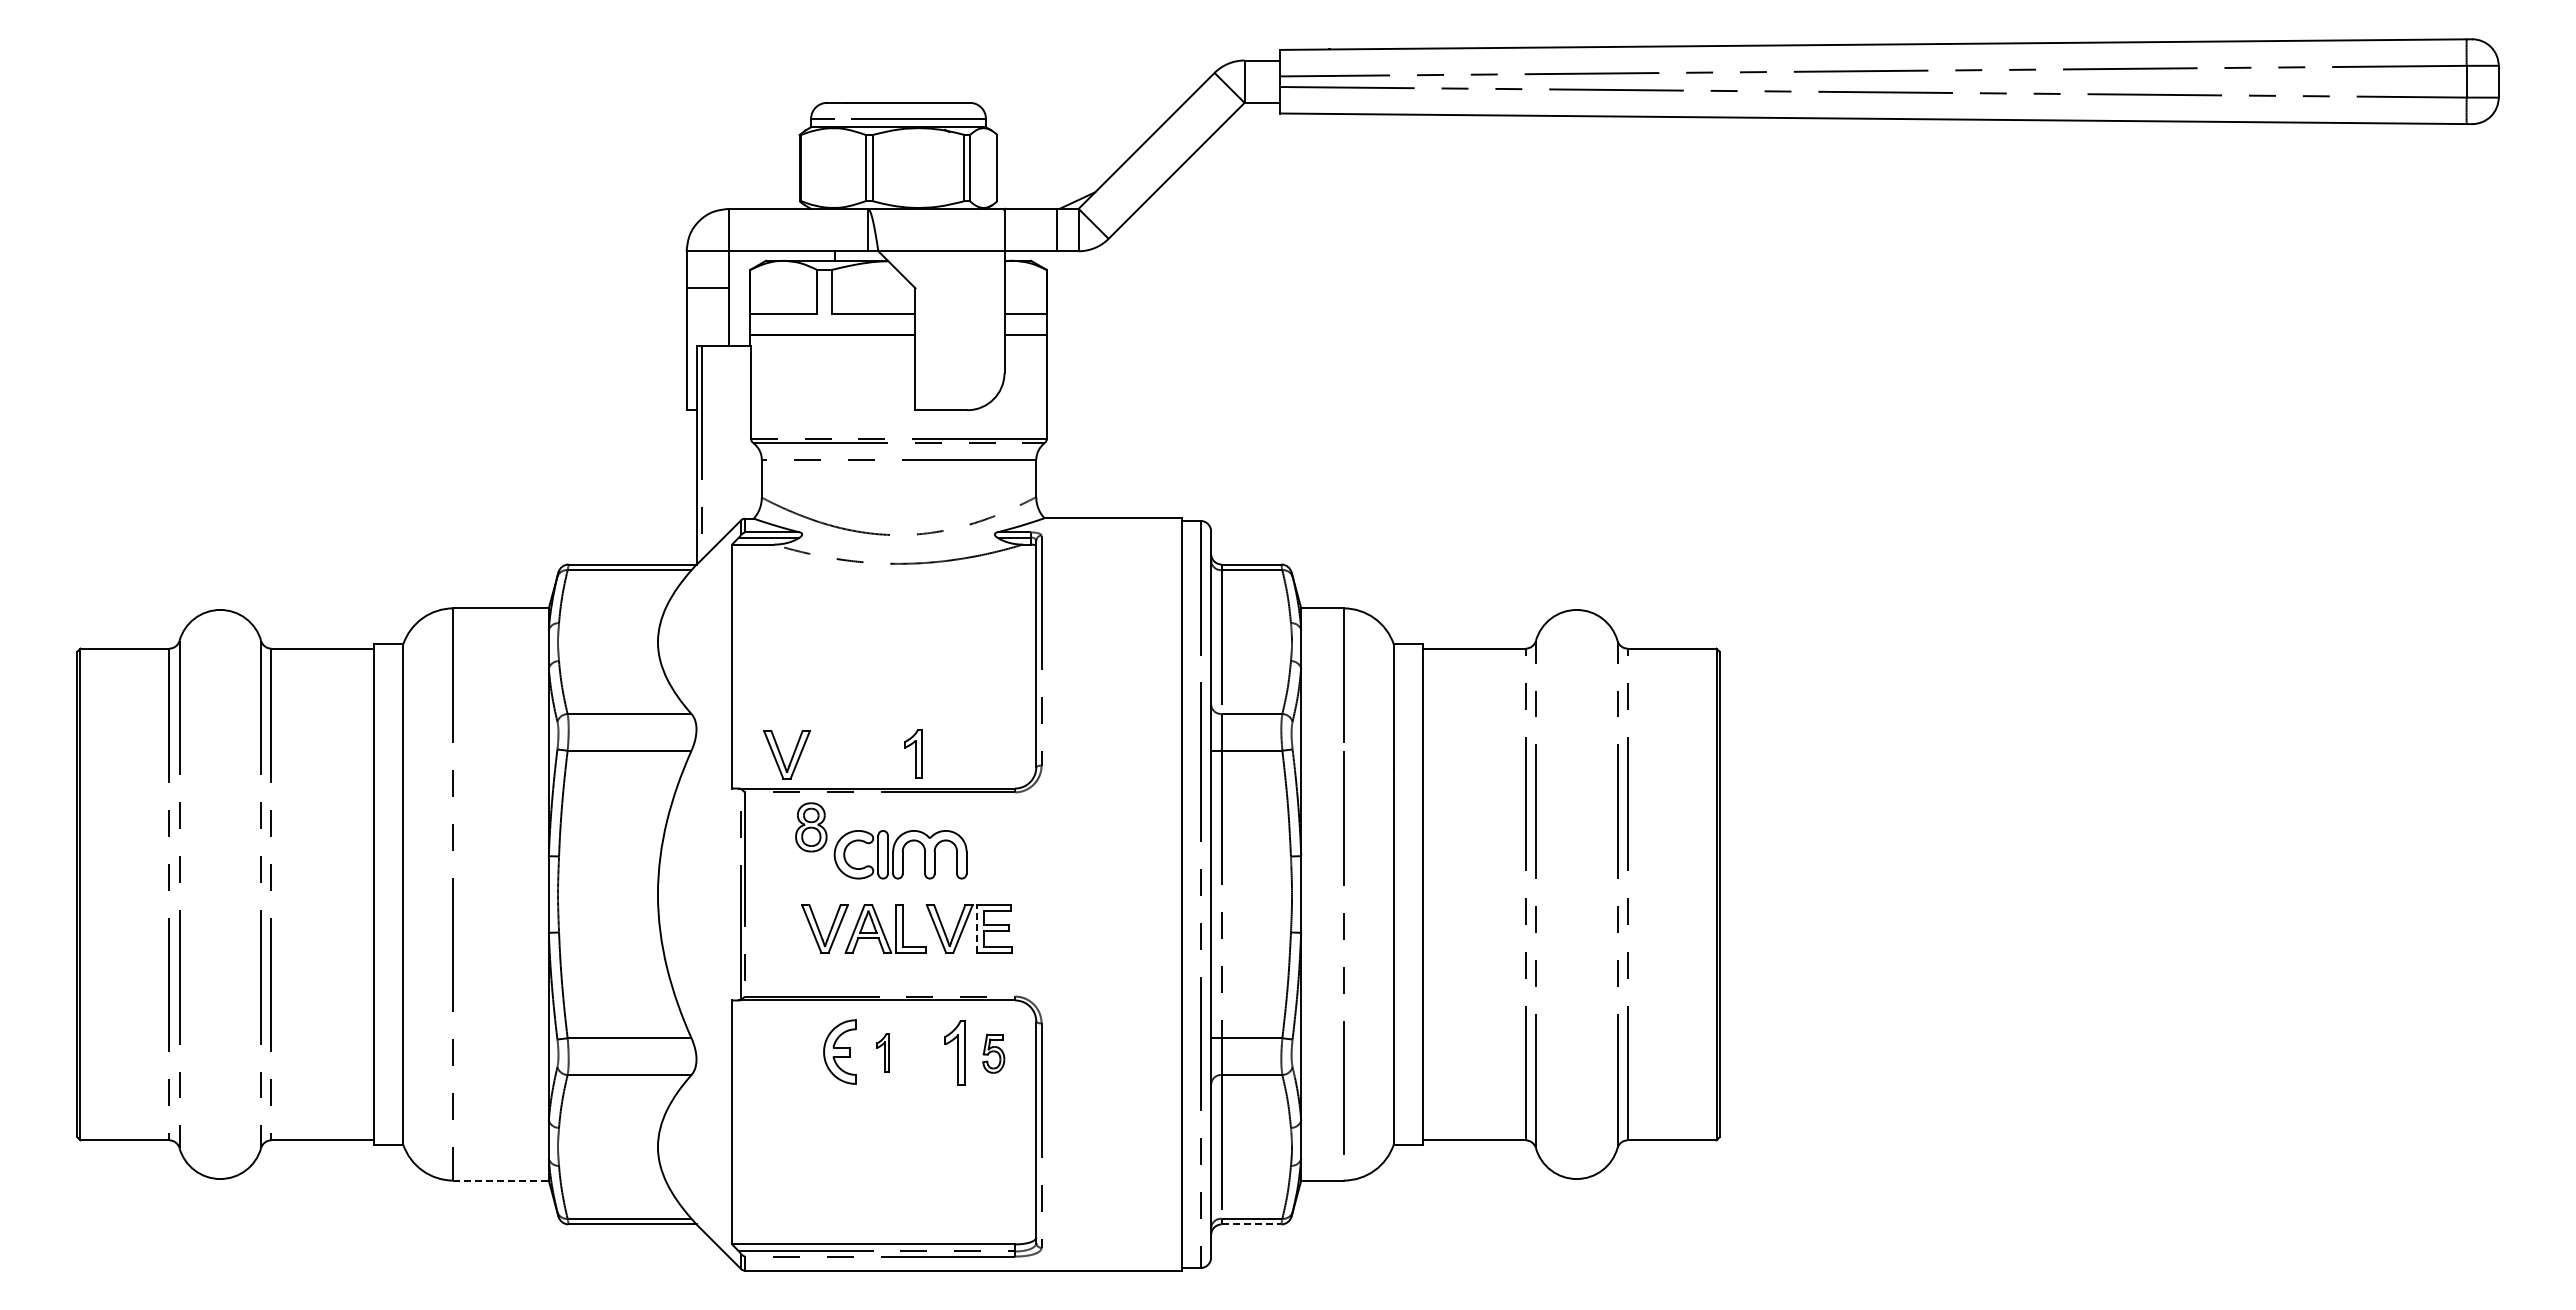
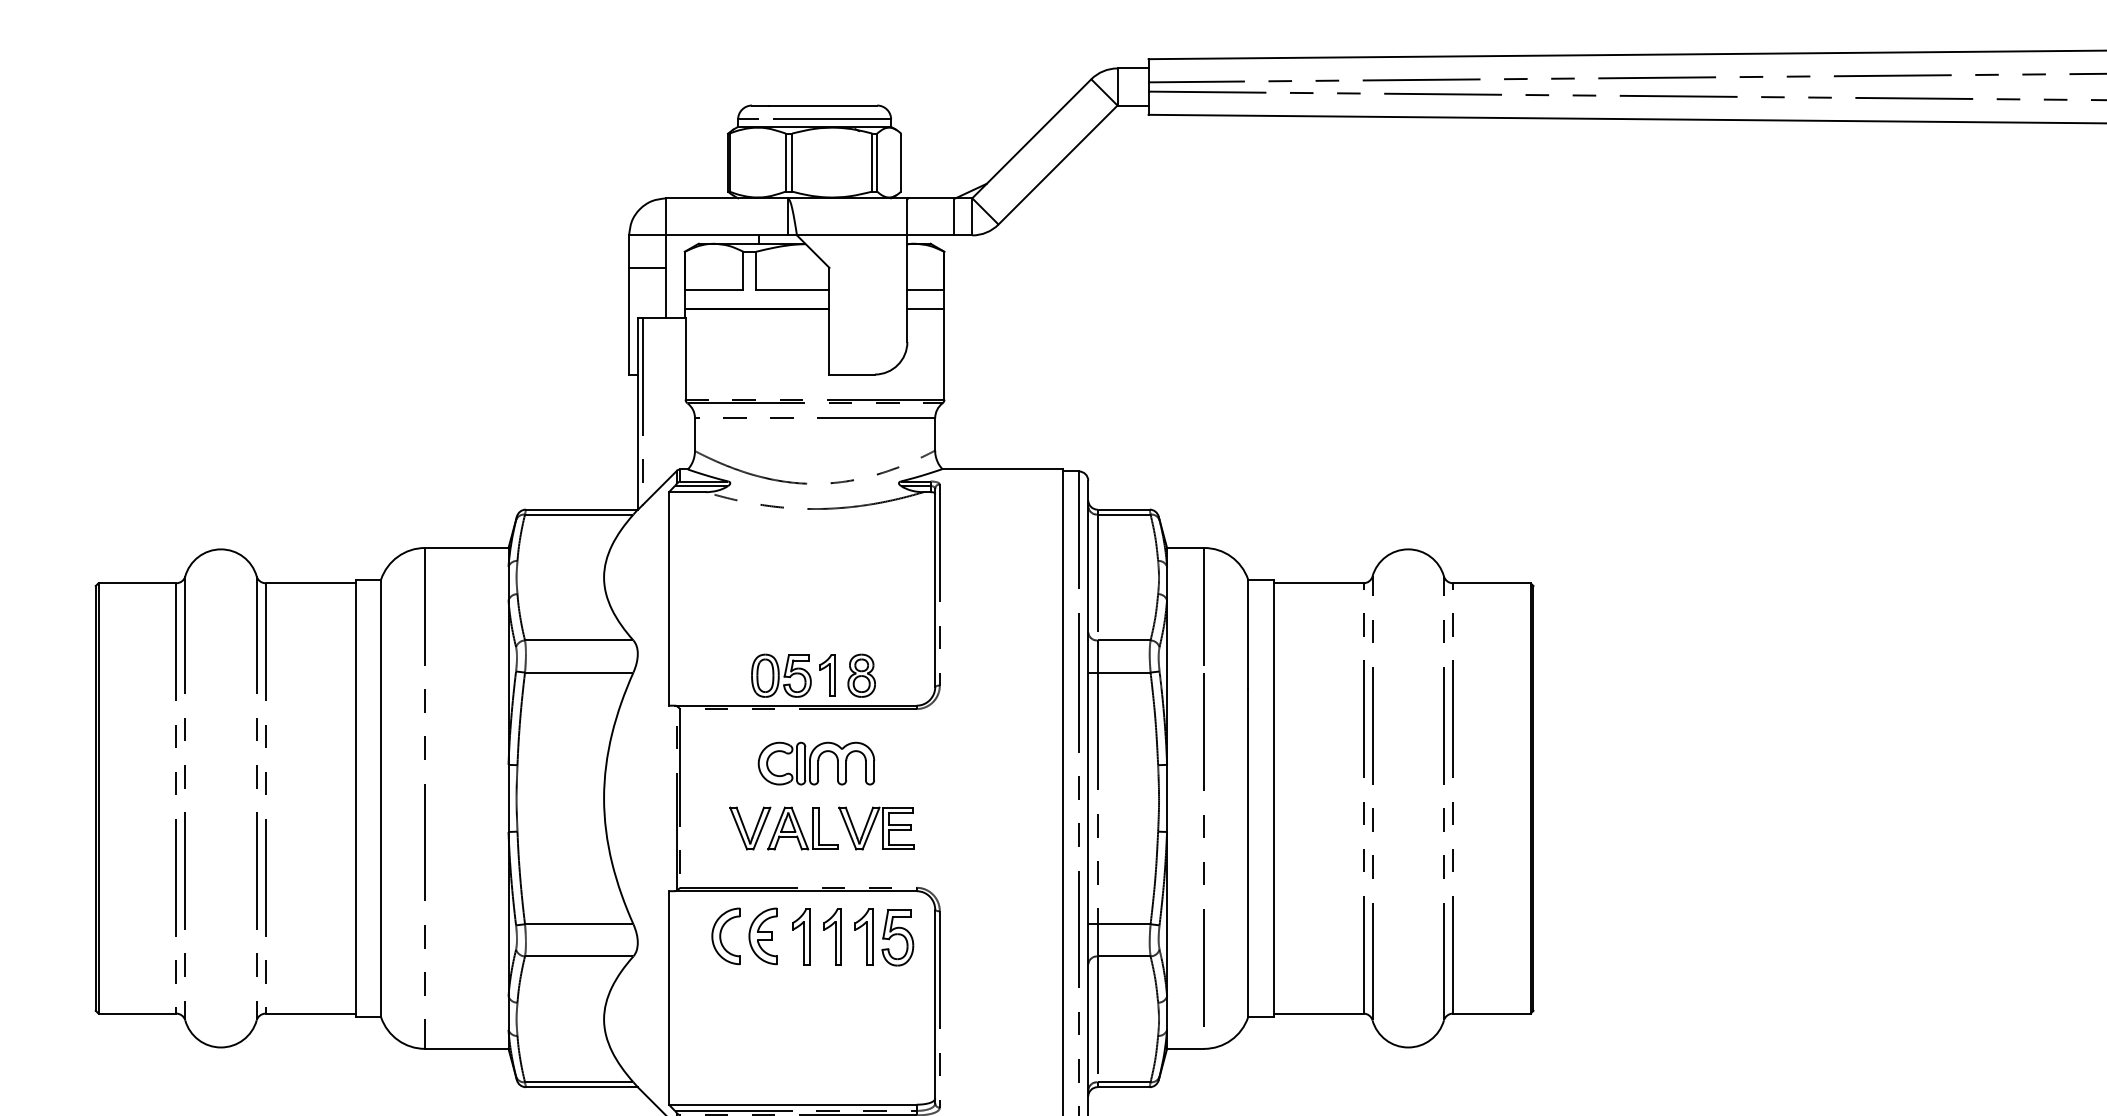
part: (786, 754) -> (716, 675), removed
part: (860, 754) -> (781, 675), added
part: (811, 827) -> (861, 675), moved
line: (976, 928) -> (882, 828), dashed -> solid
part: (796, 1051) -> (725, 935), added
part: (882, 1052) -> (800, 936), size x1.67
part: (918, 1052) -> (832, 936), added
part: (993, 1053) -> (897, 937), size x1.67
line: (501, 1180) -> (467, 1048), dashed -> solid
line: (1251, 1224) -> (1123, 1087), dashed -> solid

